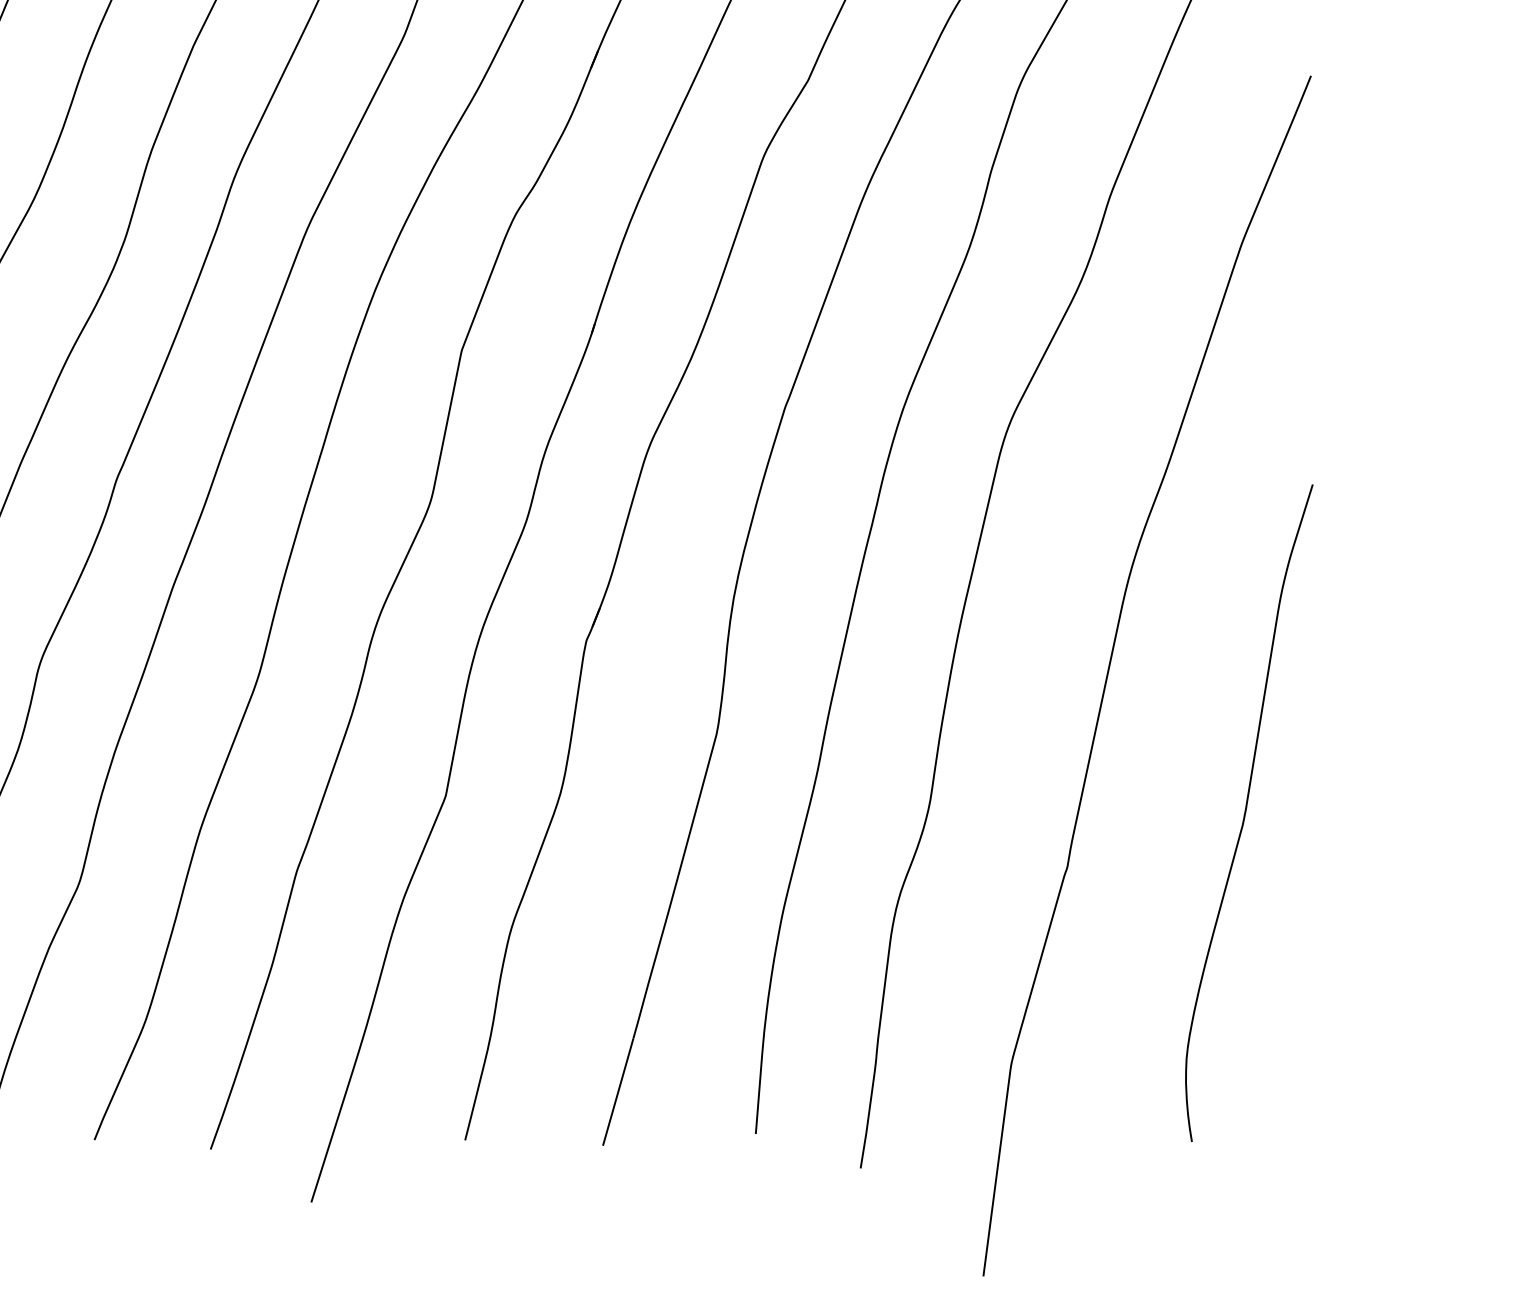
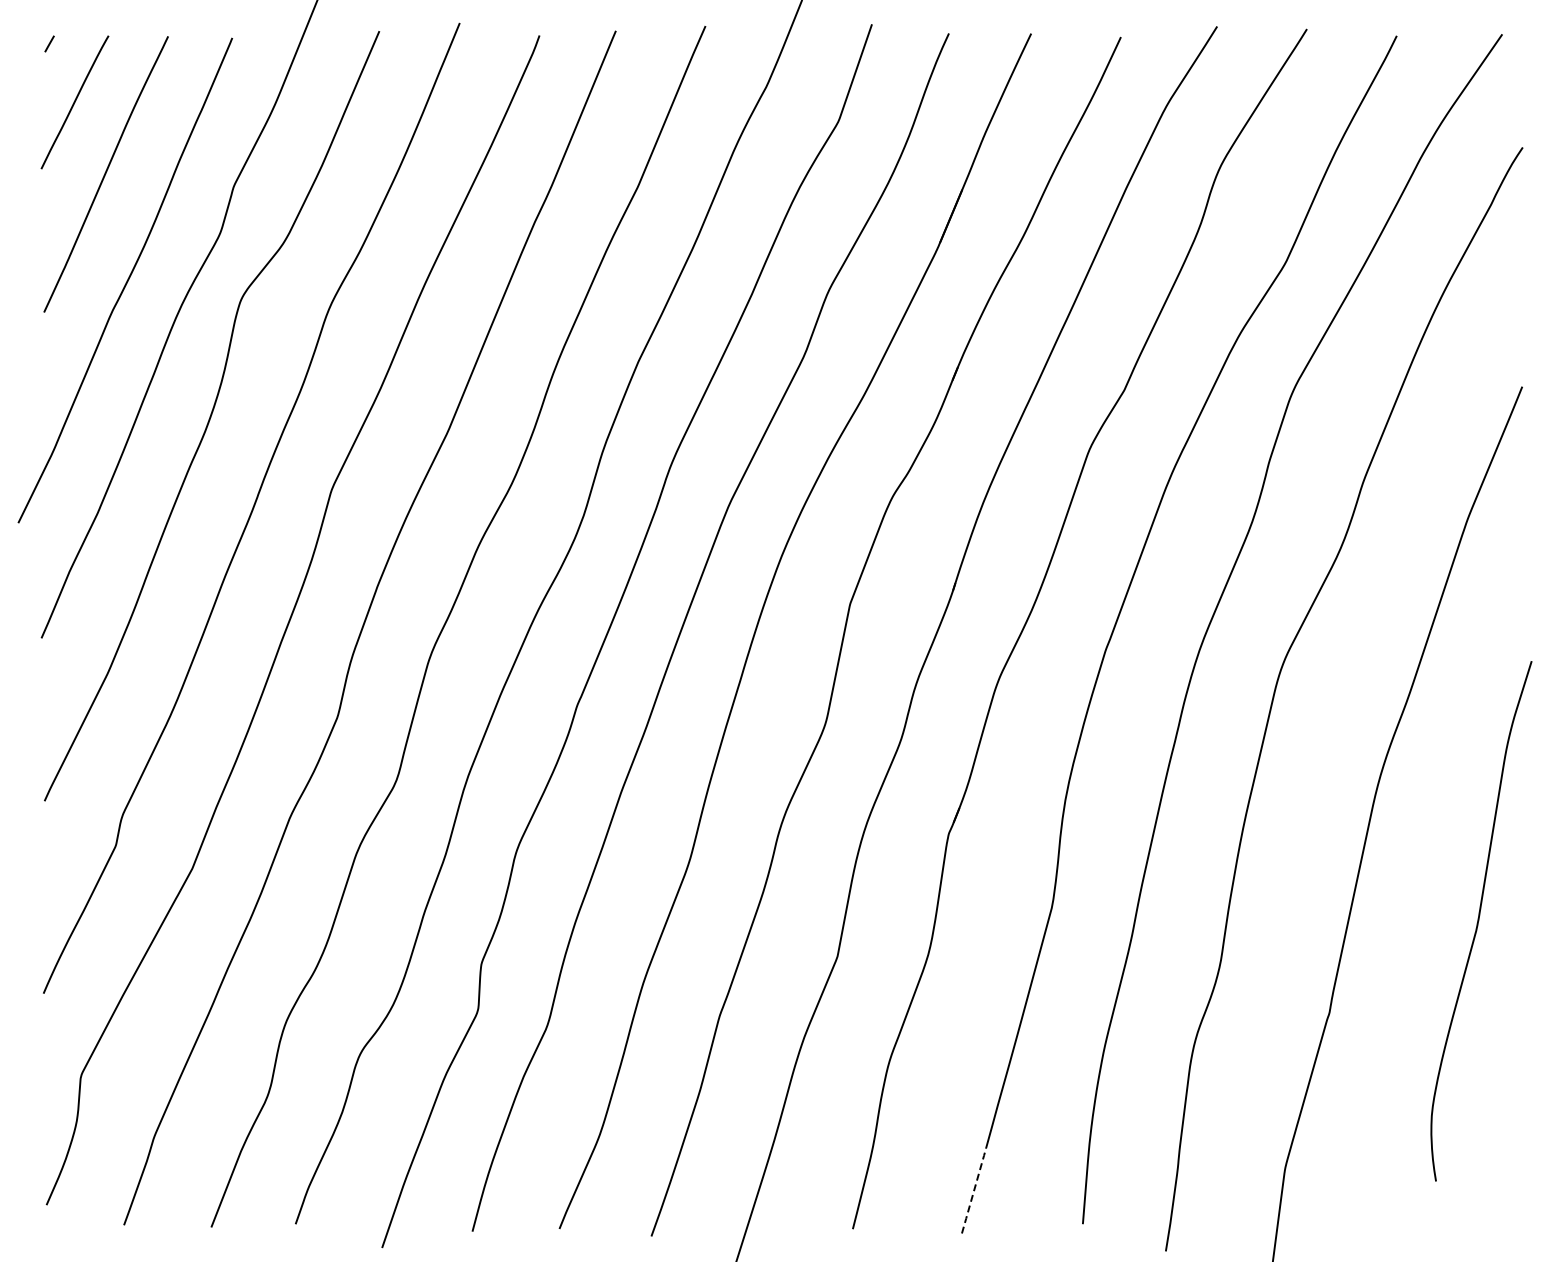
curve: (1246, 813) -> (1479, 921), moved
line: (618, 1092) -> (974, 1191), solid -> dashed

